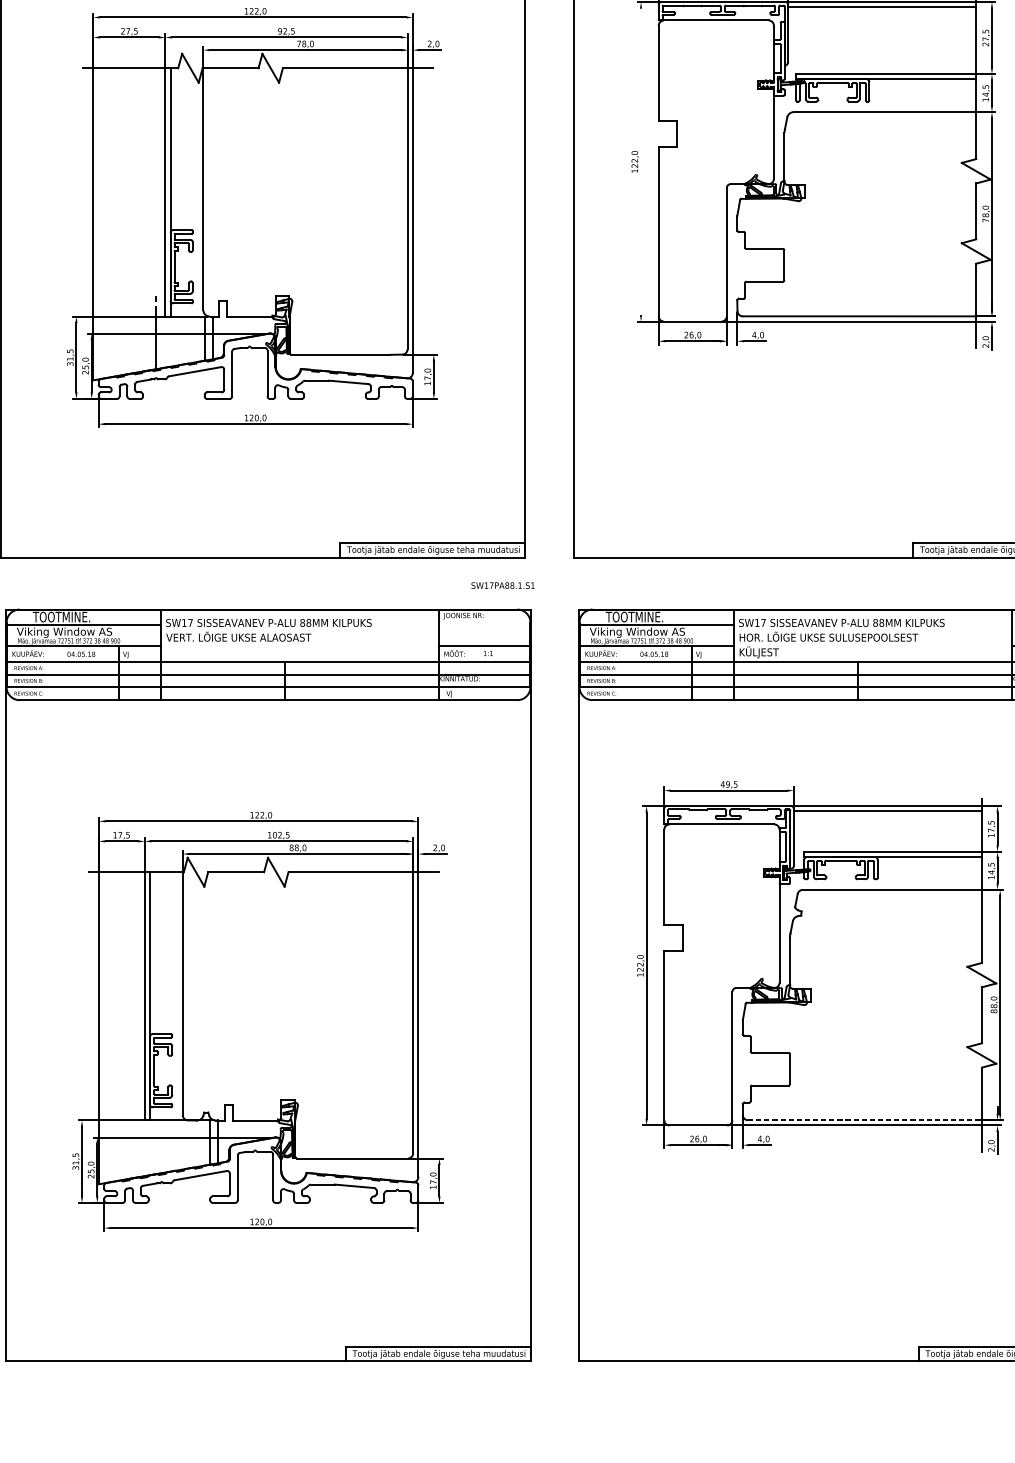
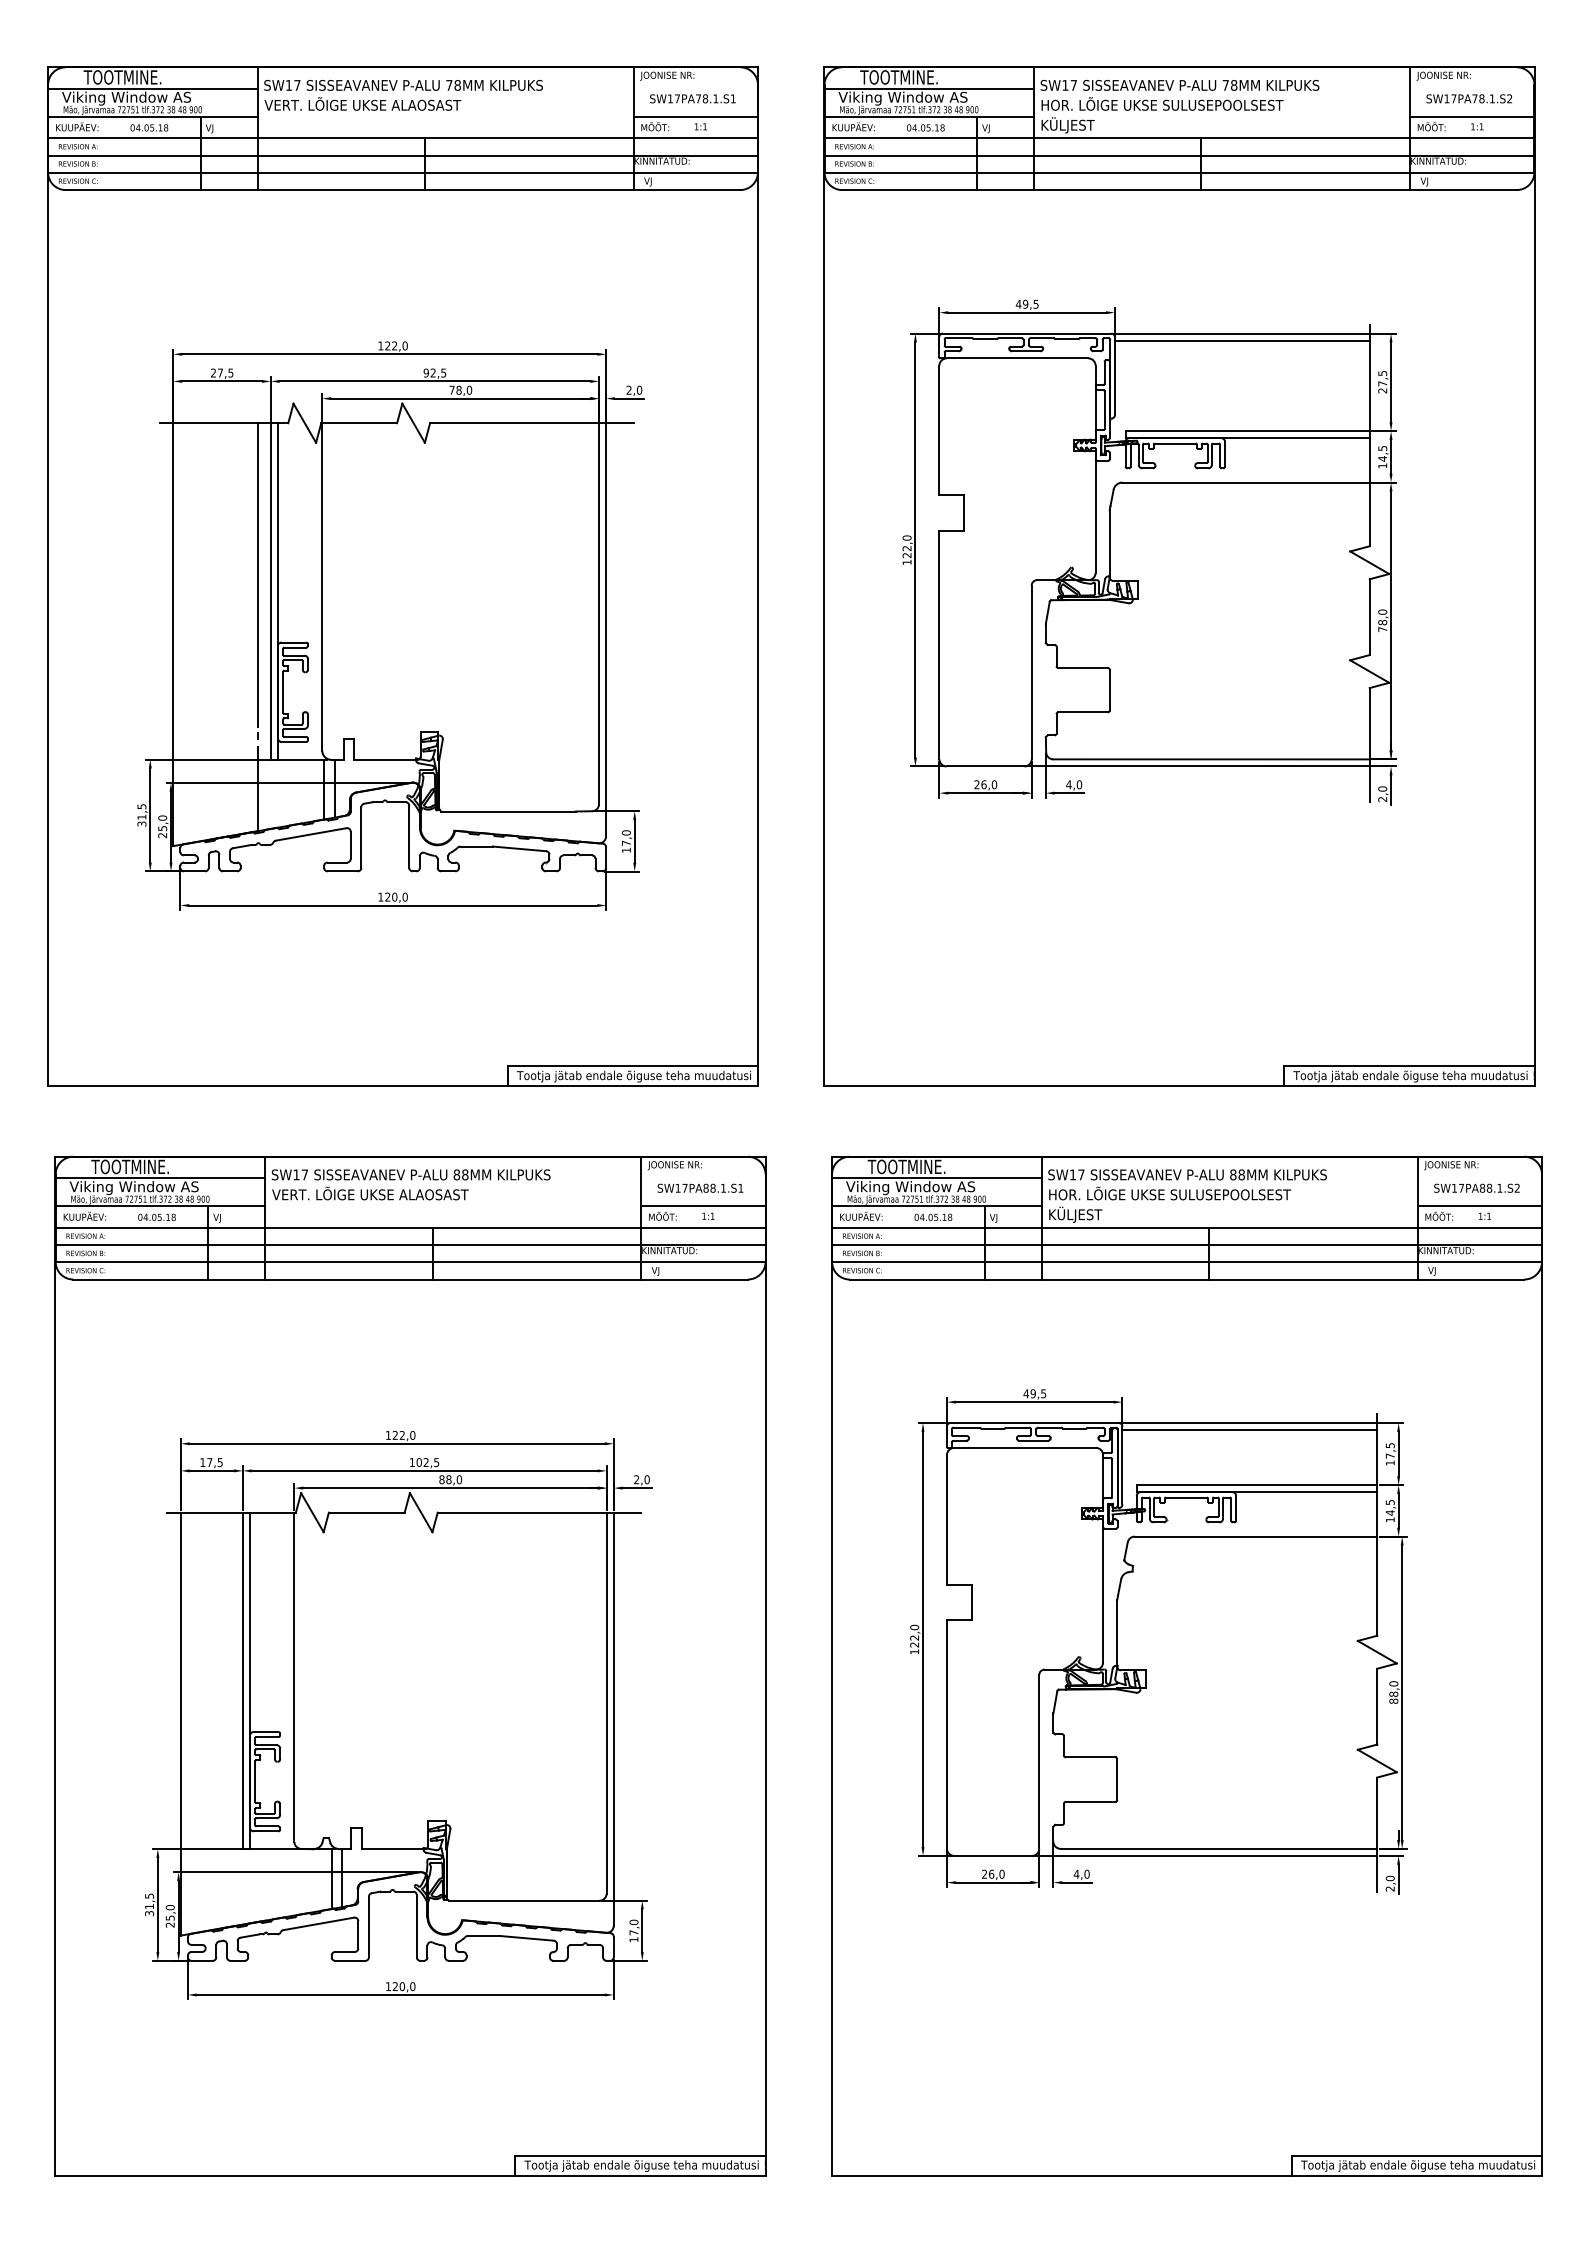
line: (641, 161) -> (915, 549), added
line: (156, 180) -> (258, 575), added
text: (503, 585) -> (700, 1187), moved
line: (865, 1120) -> (1219, 1848), dashed -> solid

